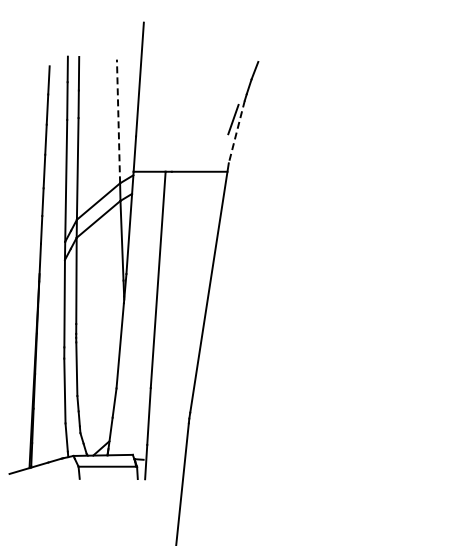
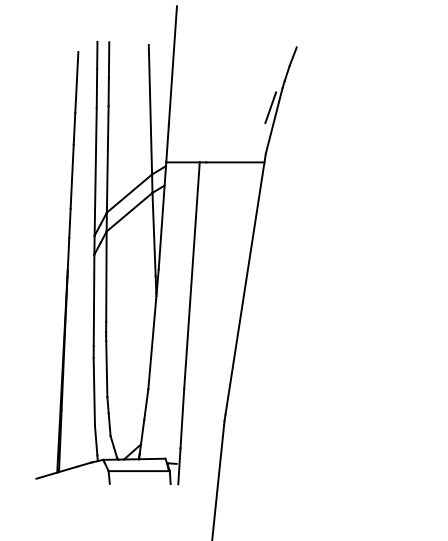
line: (118, 121) -> (150, 109), dashed -> solid
line: (236, 132) -> (273, 121), dashed -> solid

